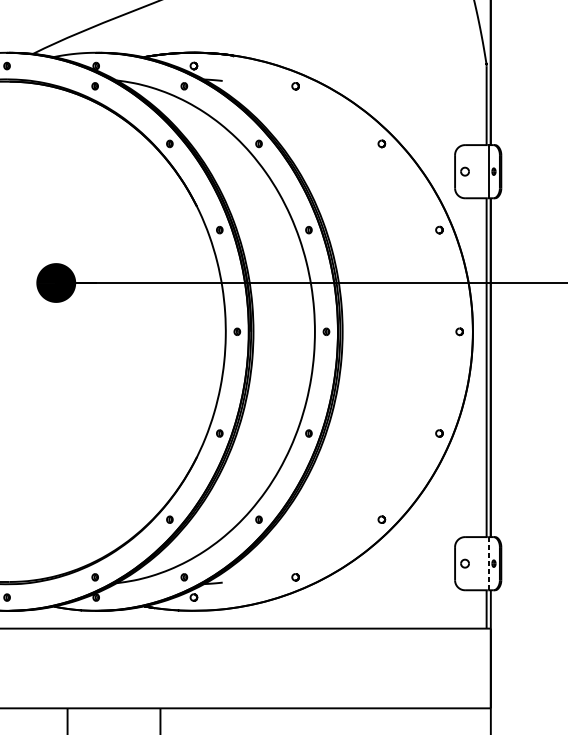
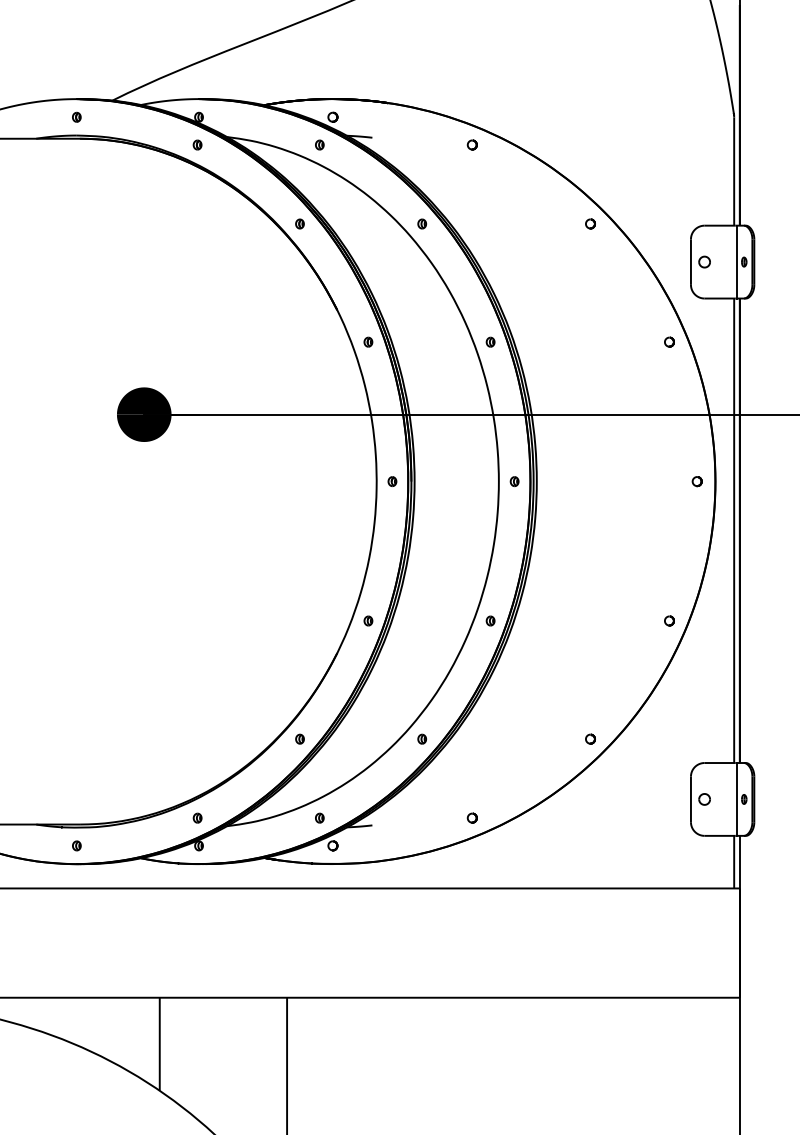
line: (488, 563) -> (736, 799), dashed -> solid

